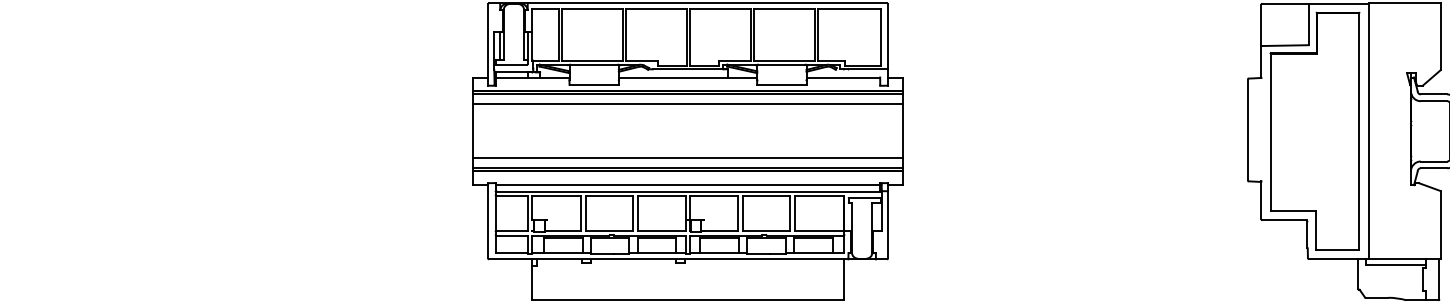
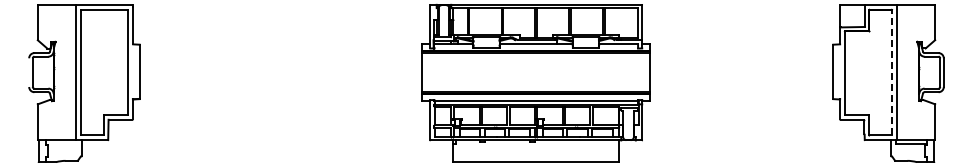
line: (688, 104) -> (536, 58), removed
line: (1358, 131) -> (891, 72), solid -> dashed
line: (688, 159) -> (536, 87), removed

